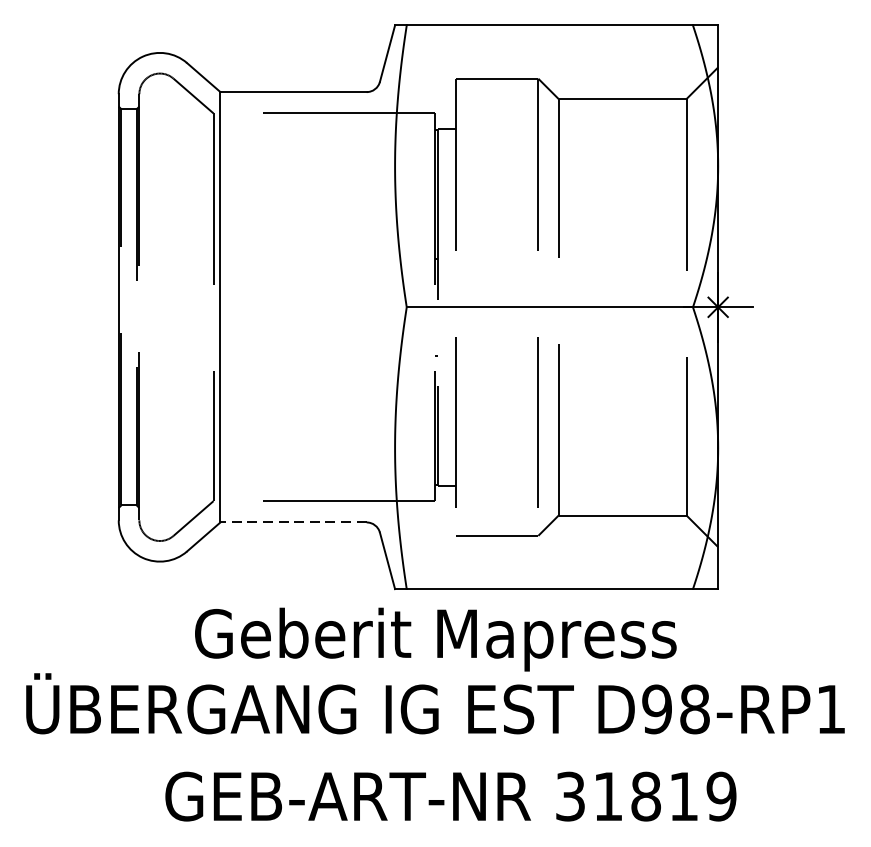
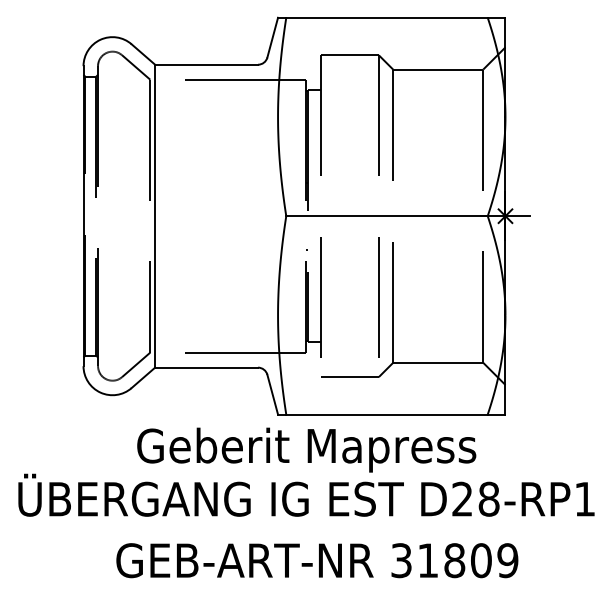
line: (293, 522) -> (206, 367), dashed -> solid
text: (657, 708) -> (462, 498), D98-RP1 -> D28-RP1
text: (684, 796) -> (481, 560), 31819 -> 31809

